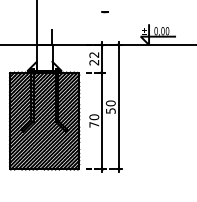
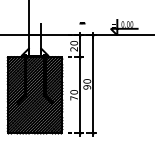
part: (104, 12) -> (82, 23), moved
text: (94, 54) -> (74, 42), 22 -> 20
text: (110, 110) -> (86, 86), 50 -> 90

